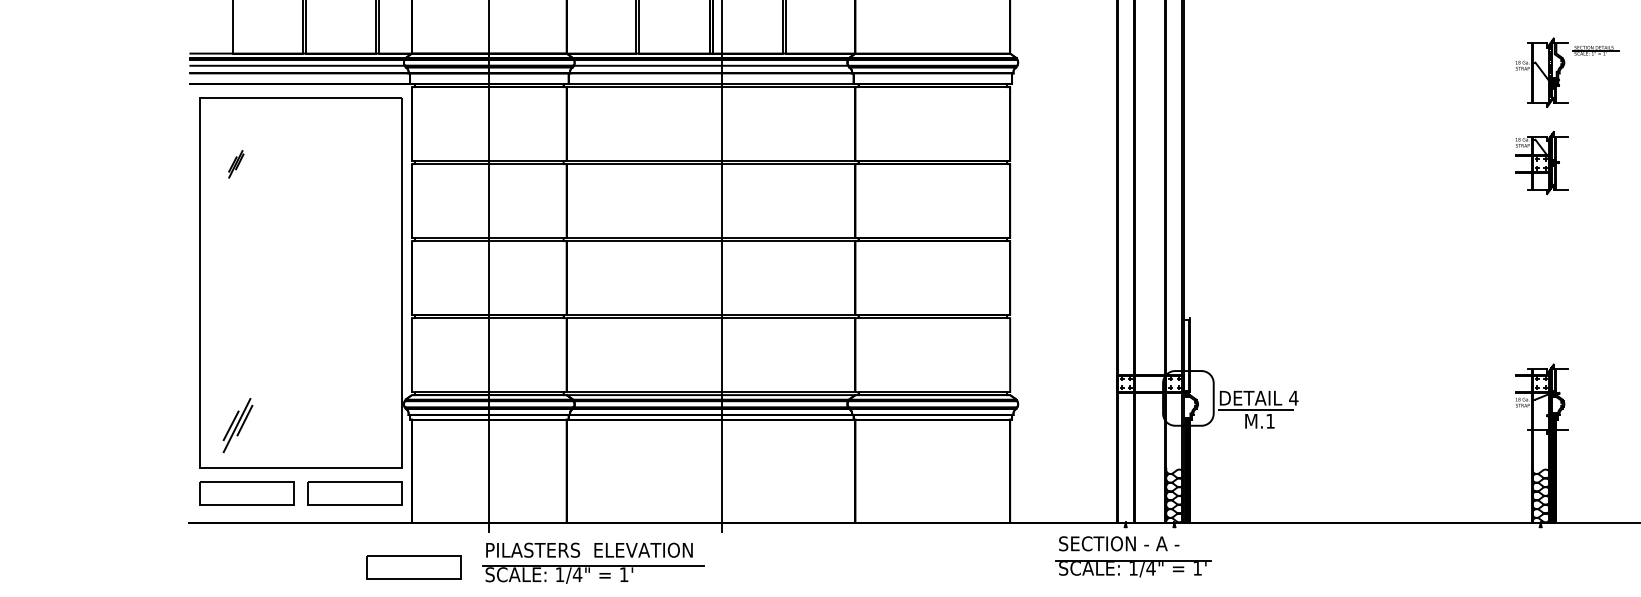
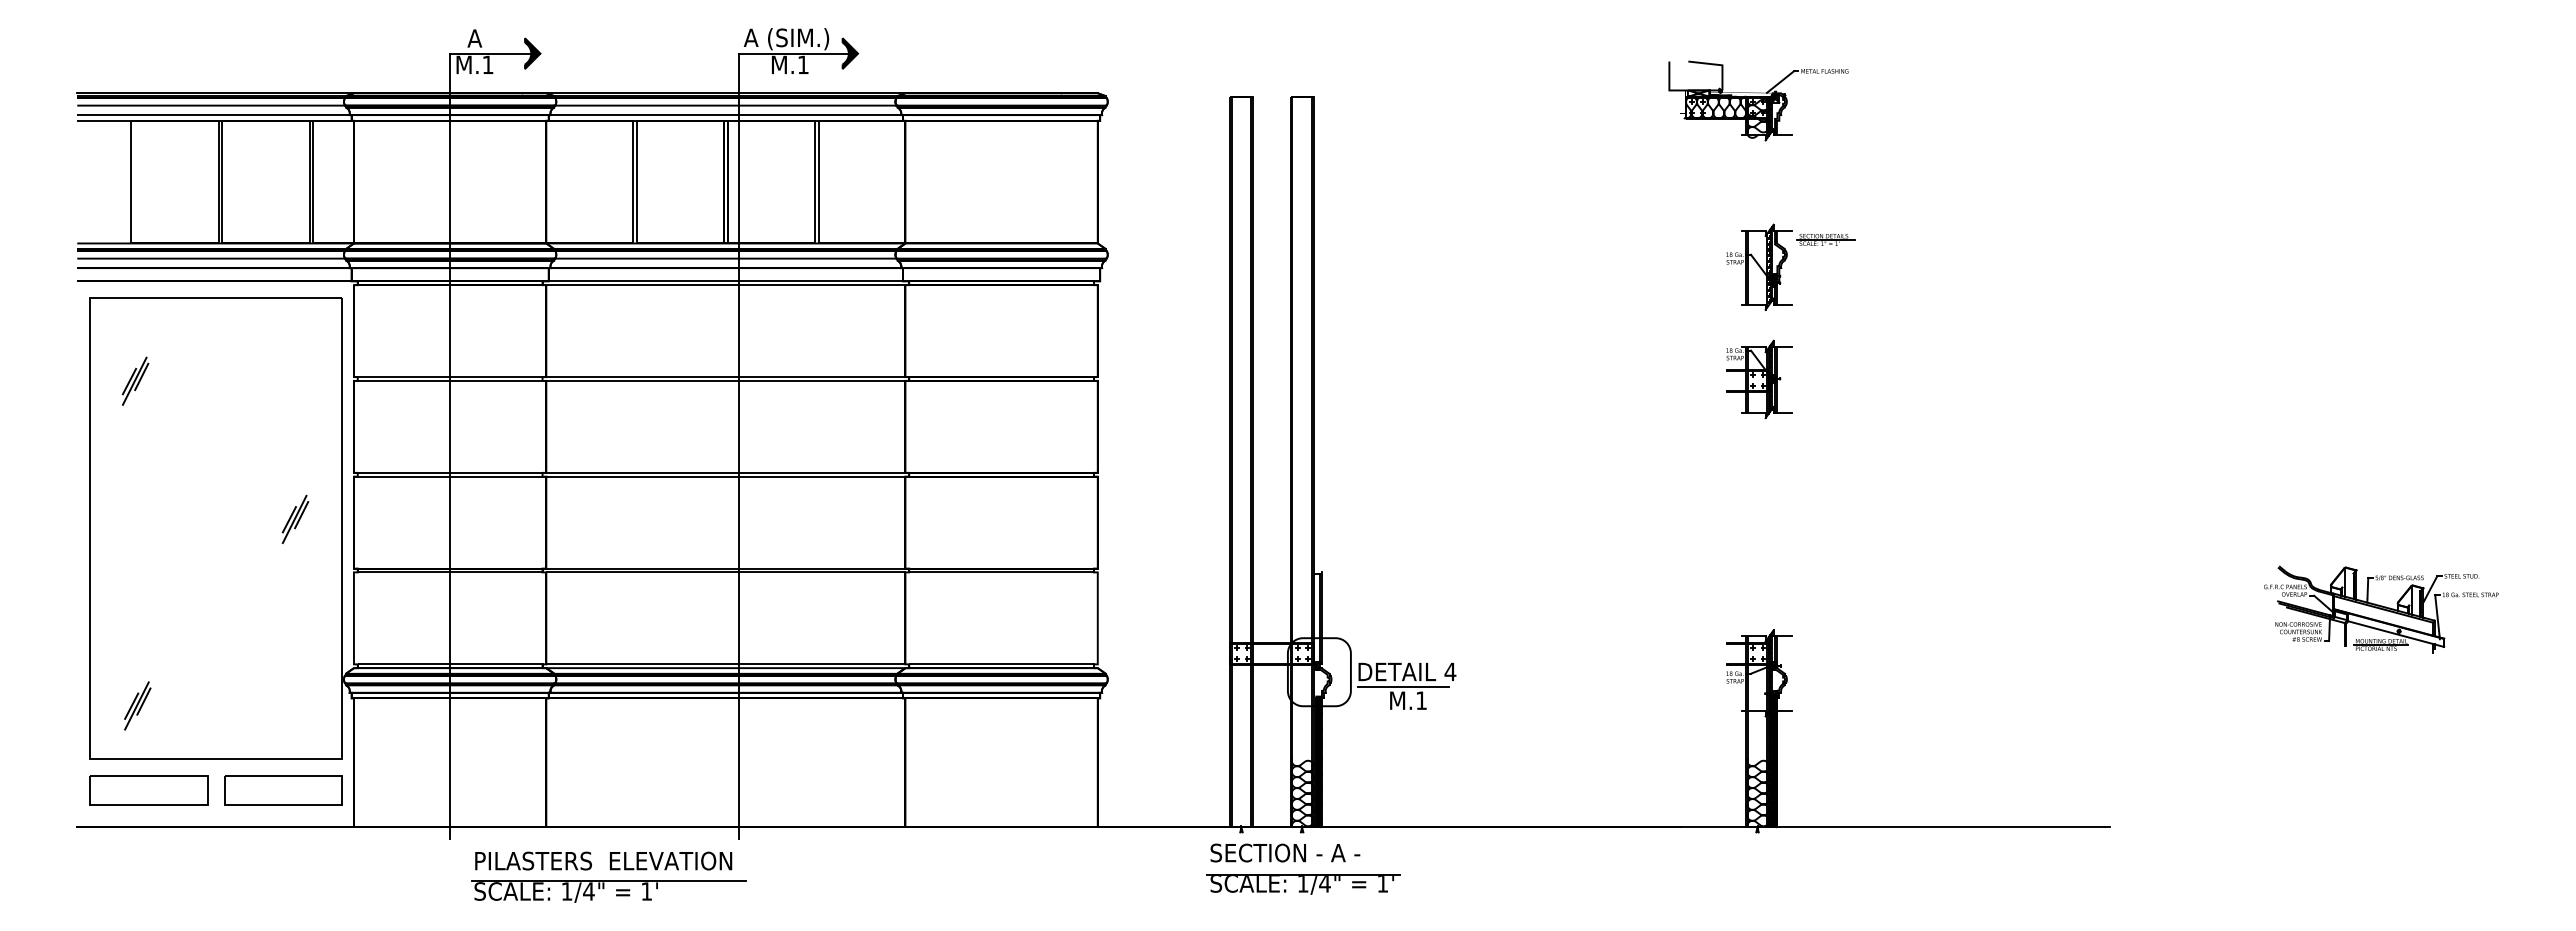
part: (236, 163) -> (135, 380), size x1.43
part: (364, 274) -> (295, 518), added
part: (237, 425) -> (137, 705), size x0.71
part: (1133, 556) -> (1303, 868), moved
part: (593, 562) -> (608, 876), moved
part: (413, 567) -> (355, 882), removed

